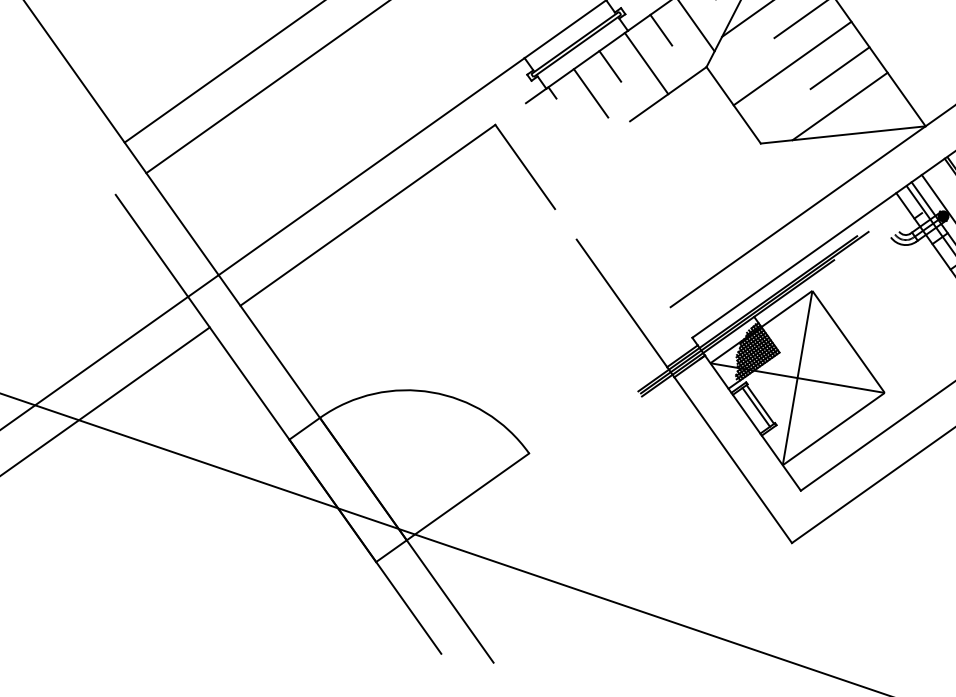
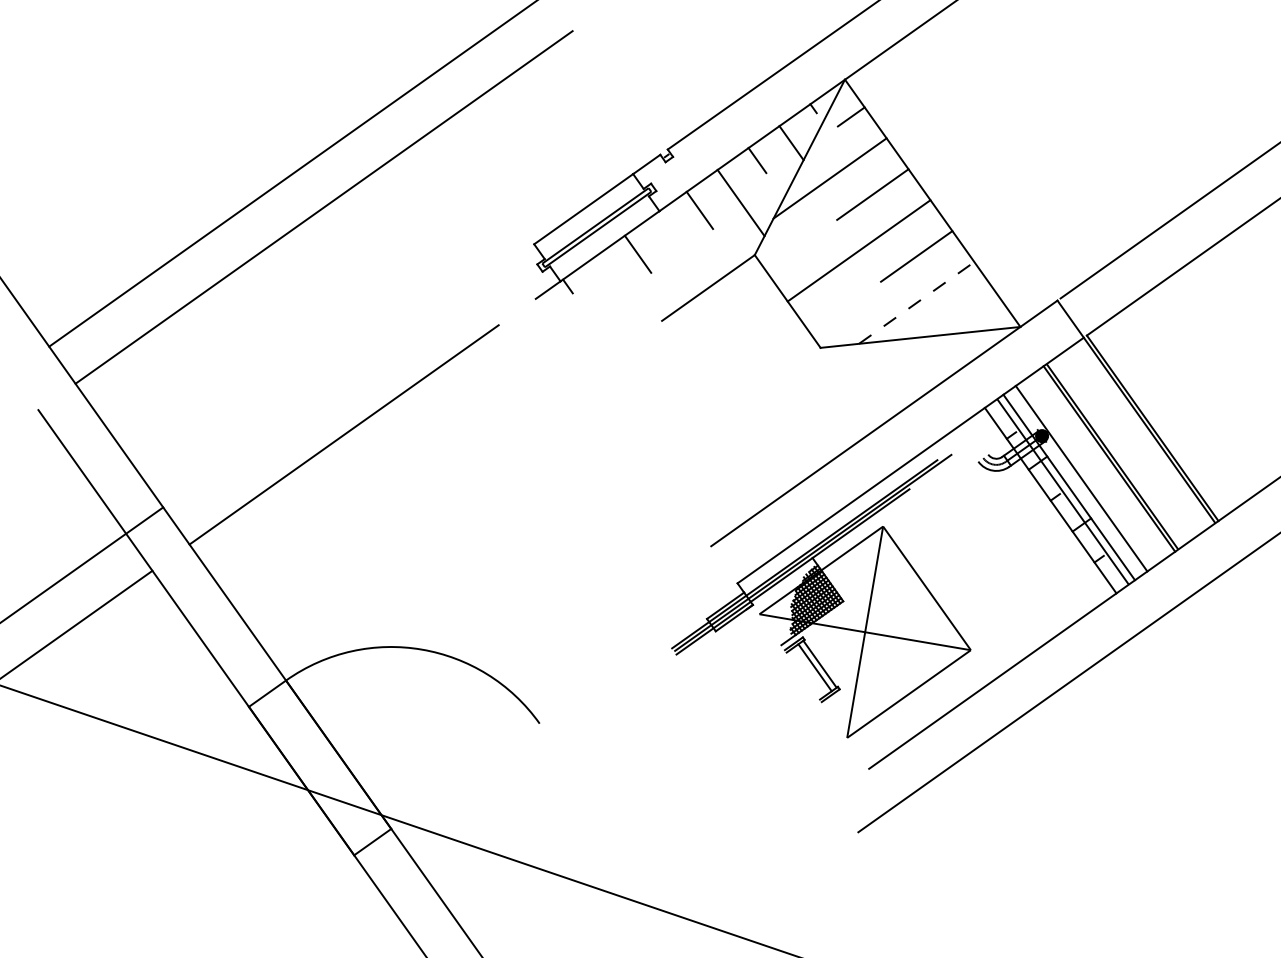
line: (646, 63) -> (681, 250), removed
line: (590, 92) -> (614, 286), removed
line: (839, 106) -> (916, 302), solid -> dashed
line: (371, 166) -> (348, 375), removed
line: (524, 167) -> (534, 376), removed
line: (622, 303) -> (652, 541), removed
line: (752, 422) -> (810, 686), removed
line: (732, 459) -> (786, 731), removed
line: (467, 496) -> (465, 775), removed

